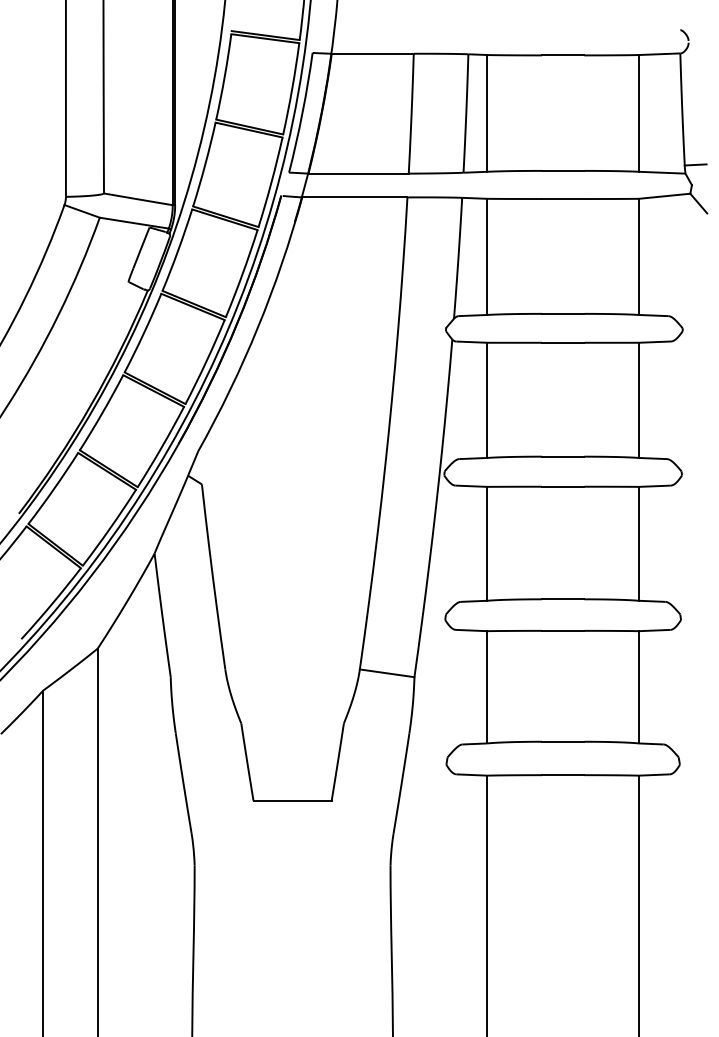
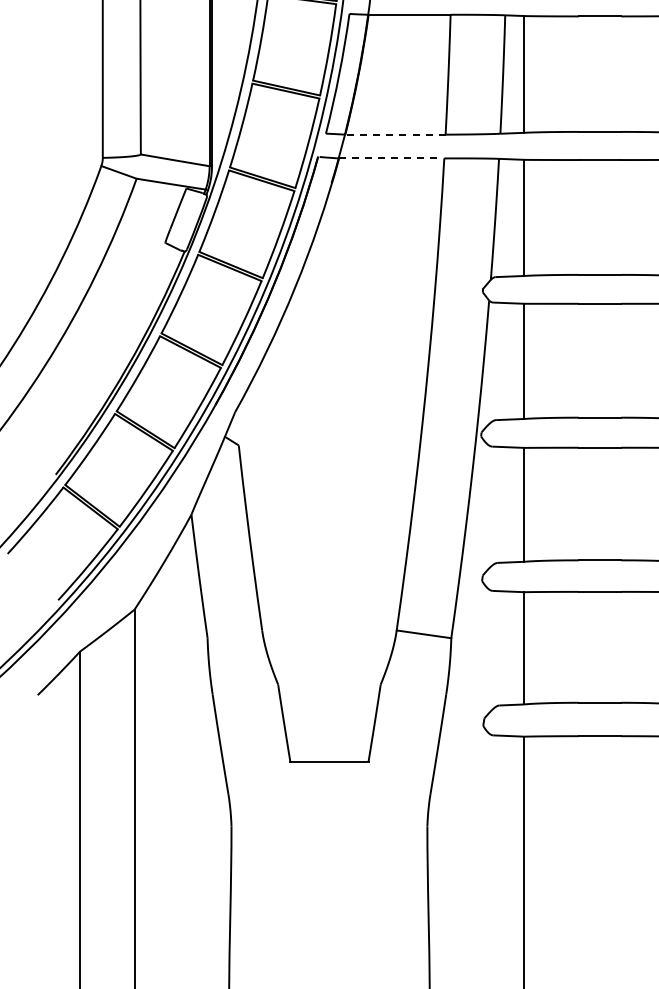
line: (358, 173) -> (395, 134), solid -> dashed
line: (354, 197) -> (391, 158), solid -> dashed

